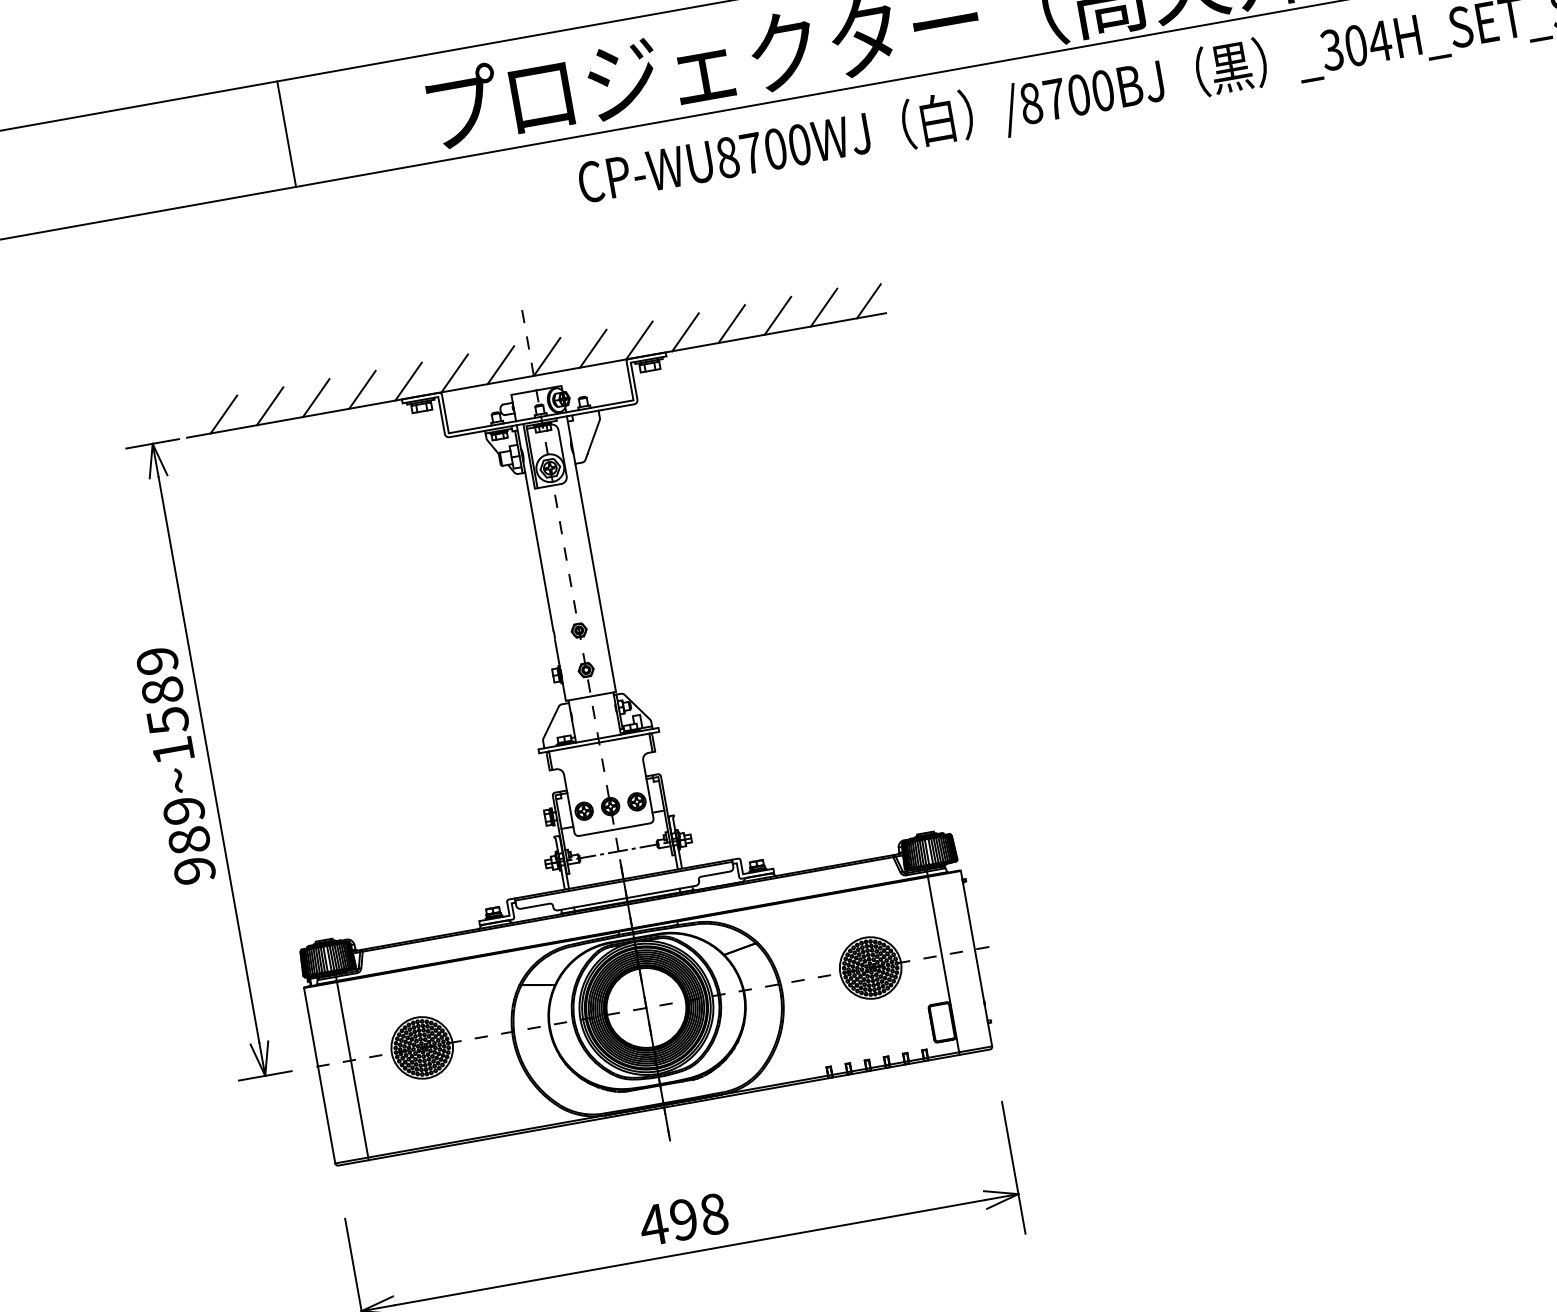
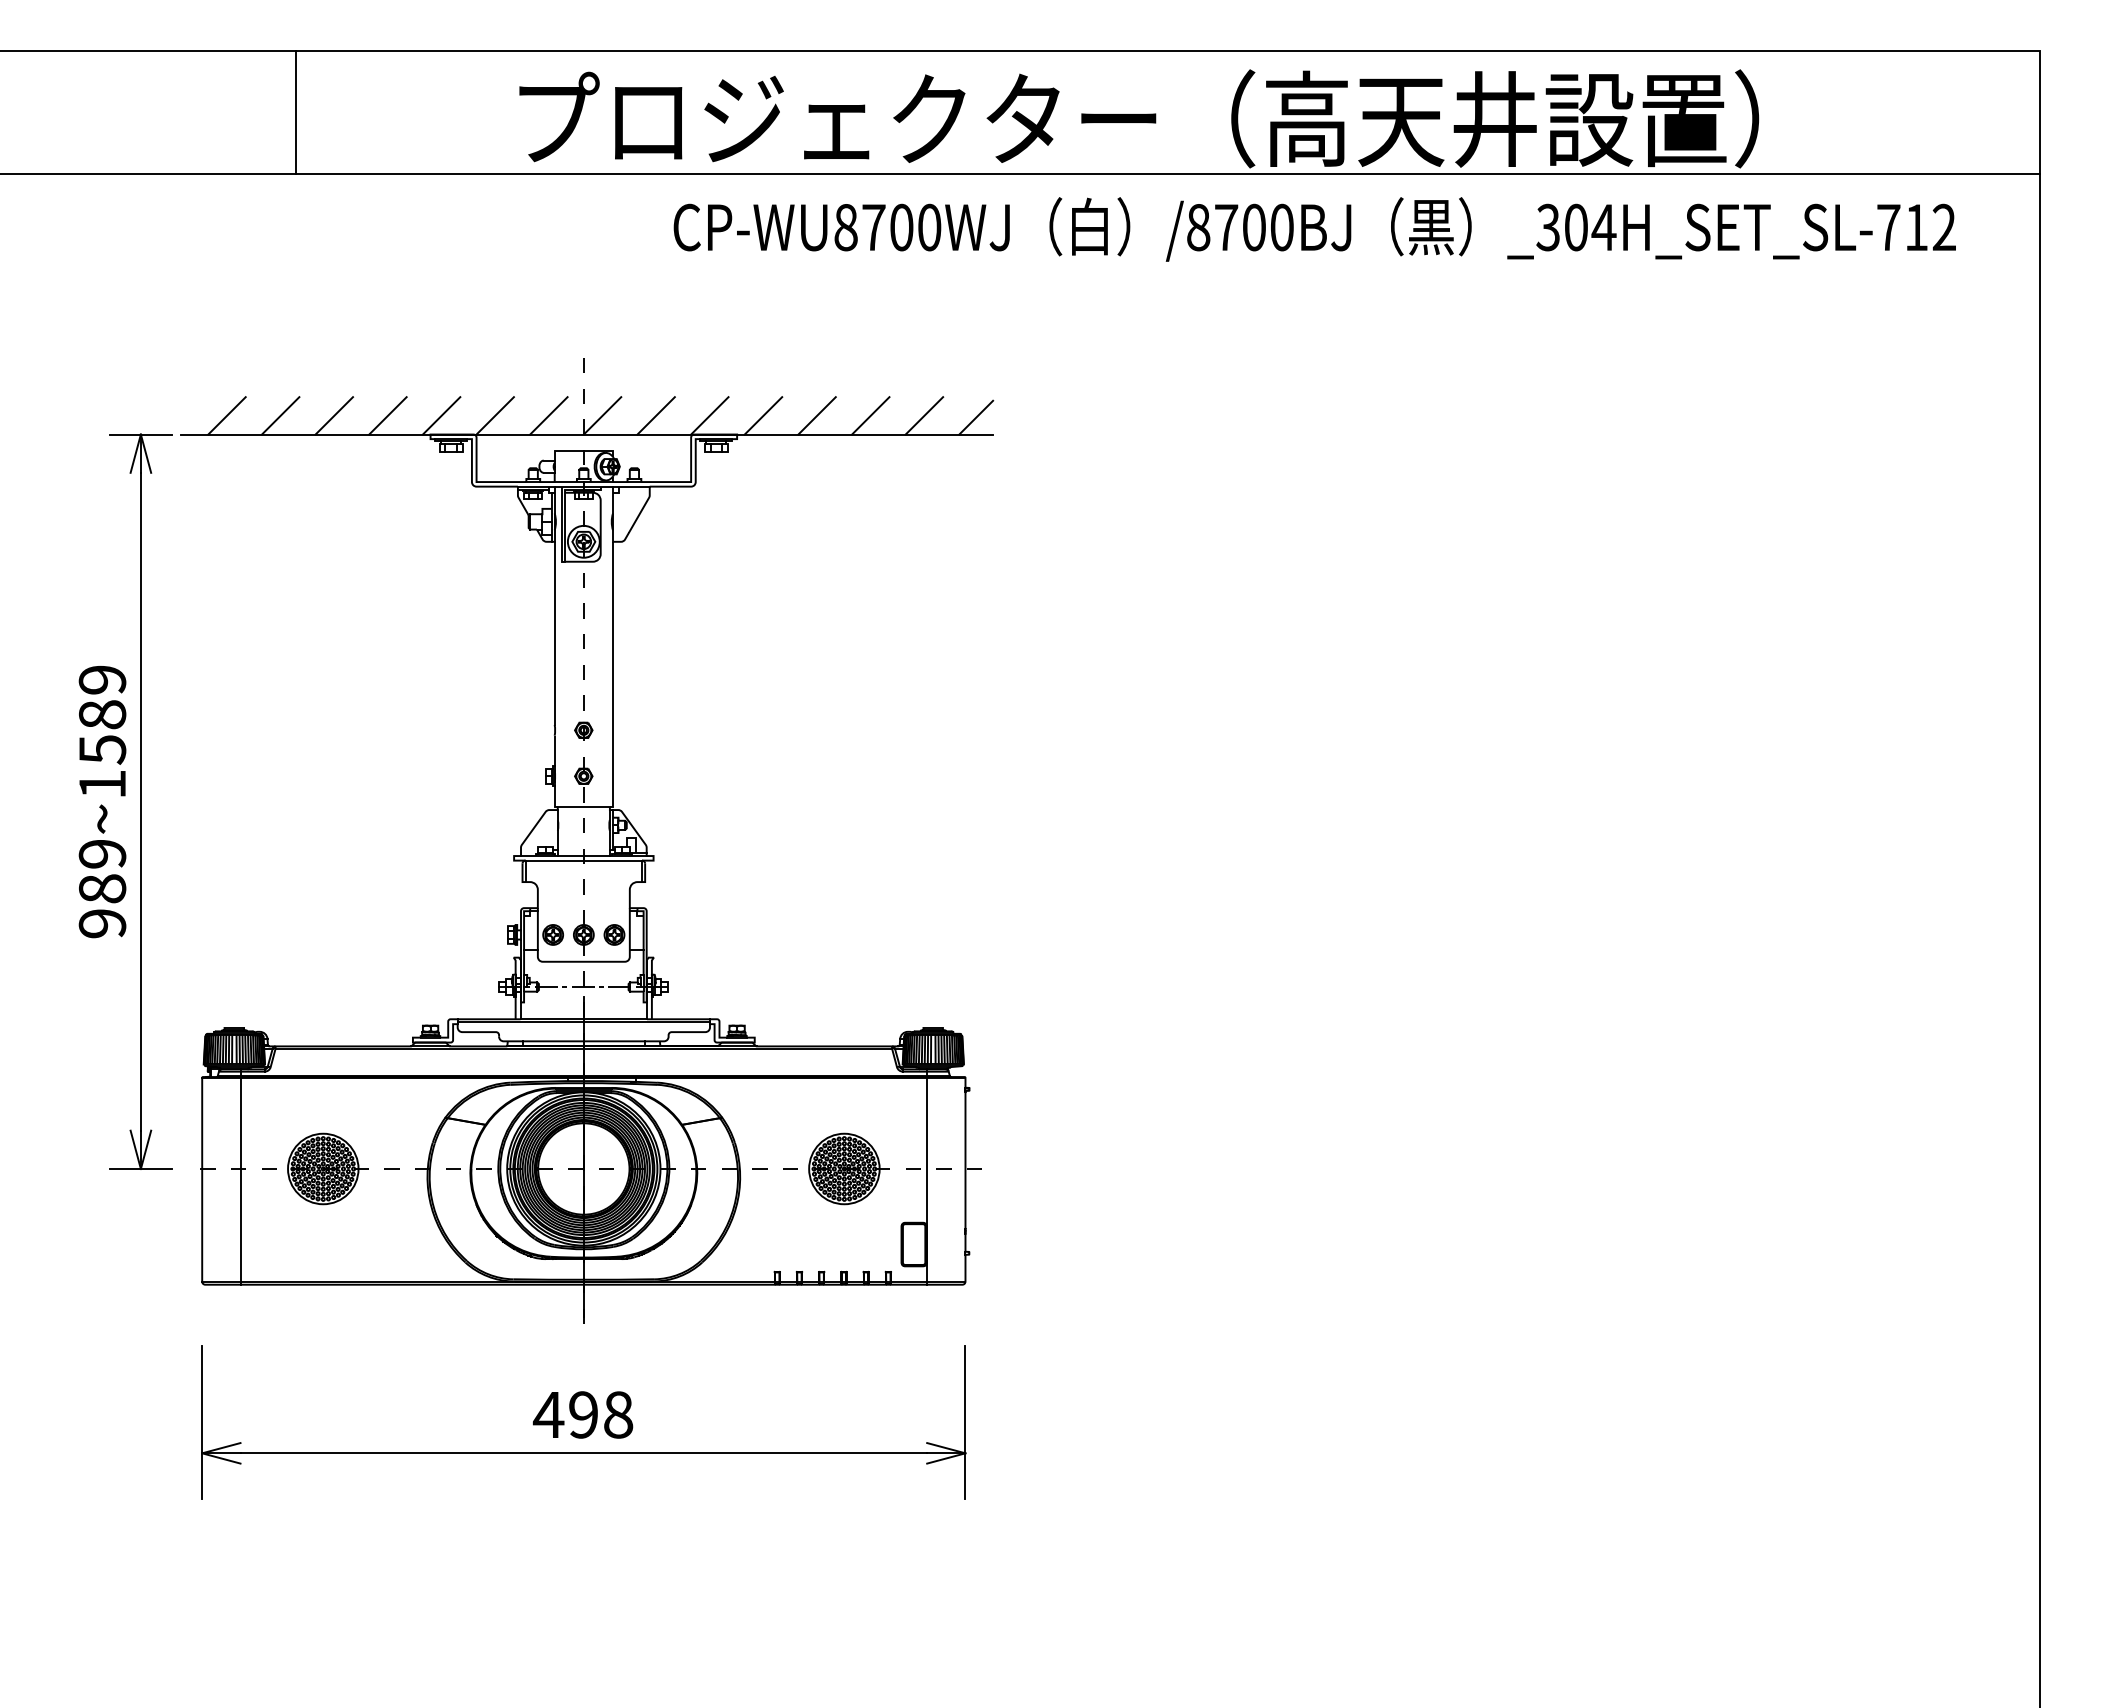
line: (286, 134) -> (295, 112), moved

